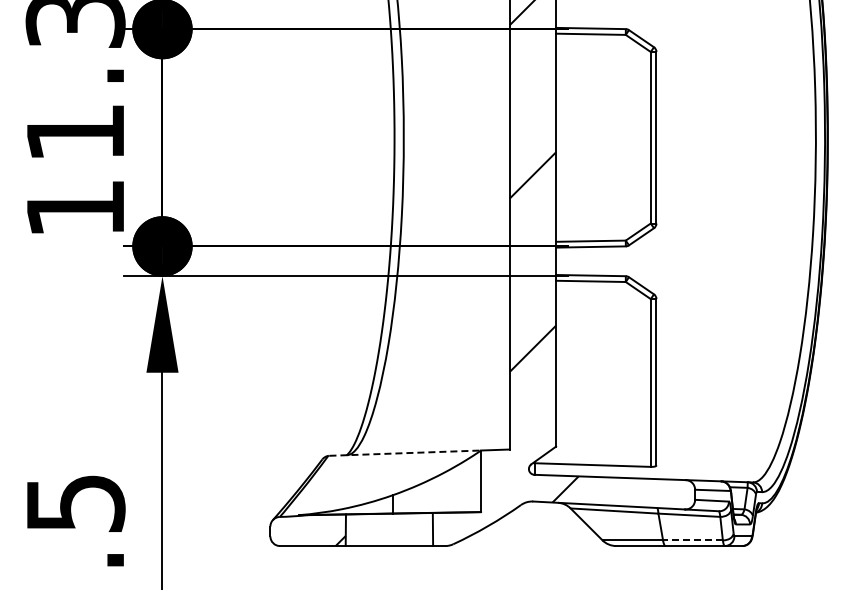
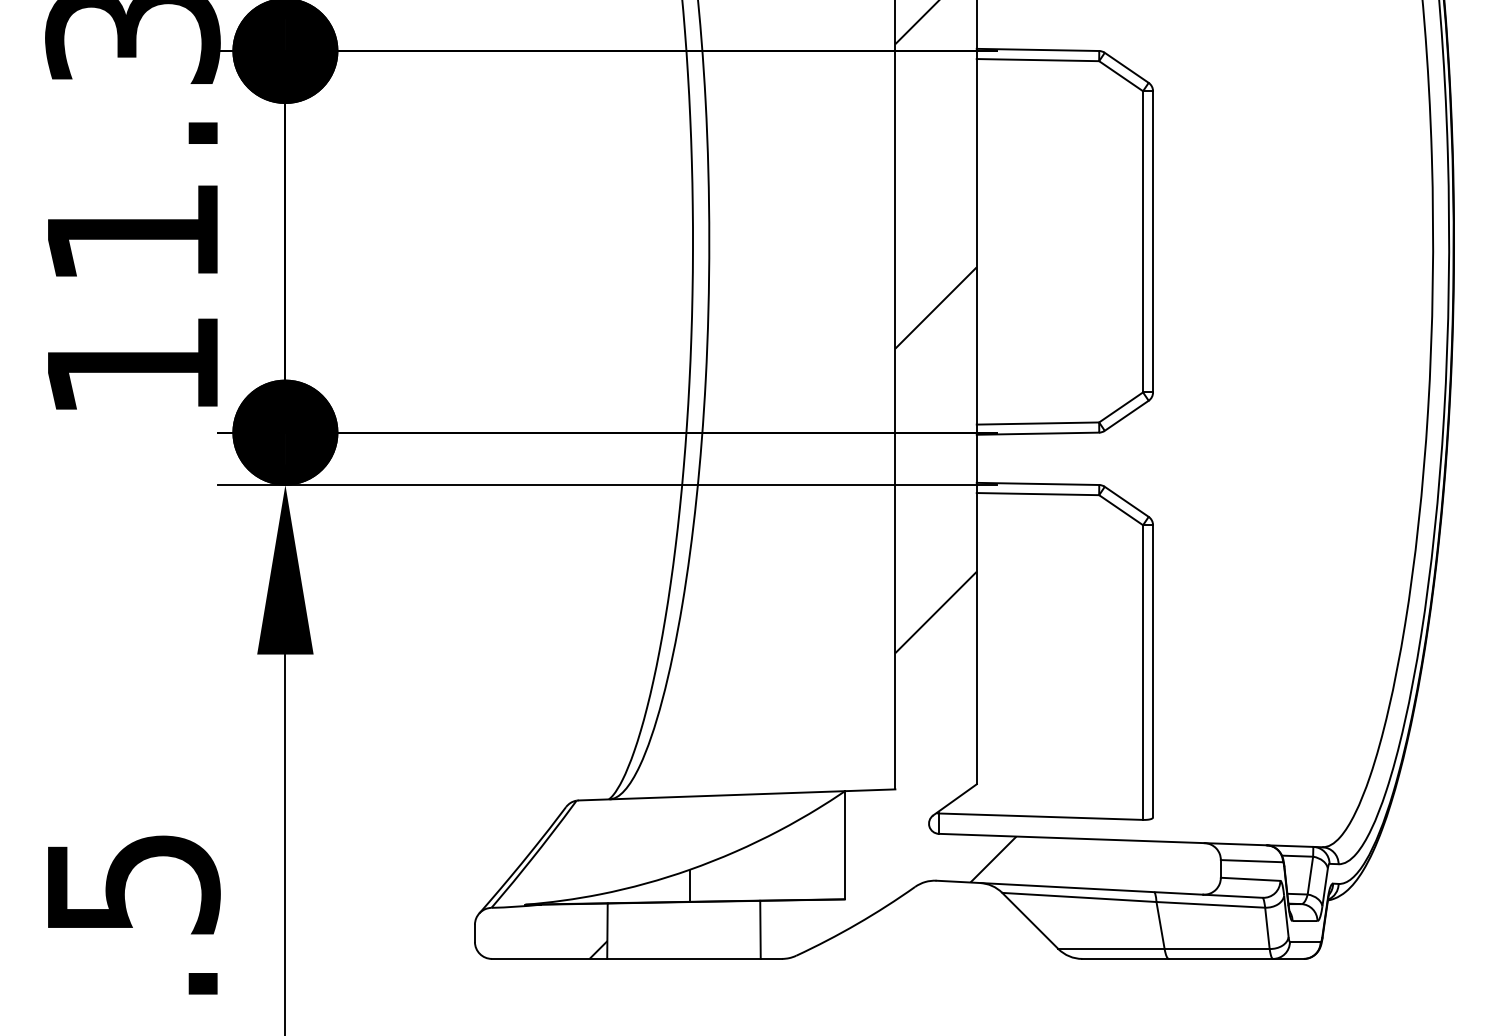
line: (405, 453) -> (712, 796), dashed -> solid
line: (692, 540) -> (1216, 949), dashed -> solid

